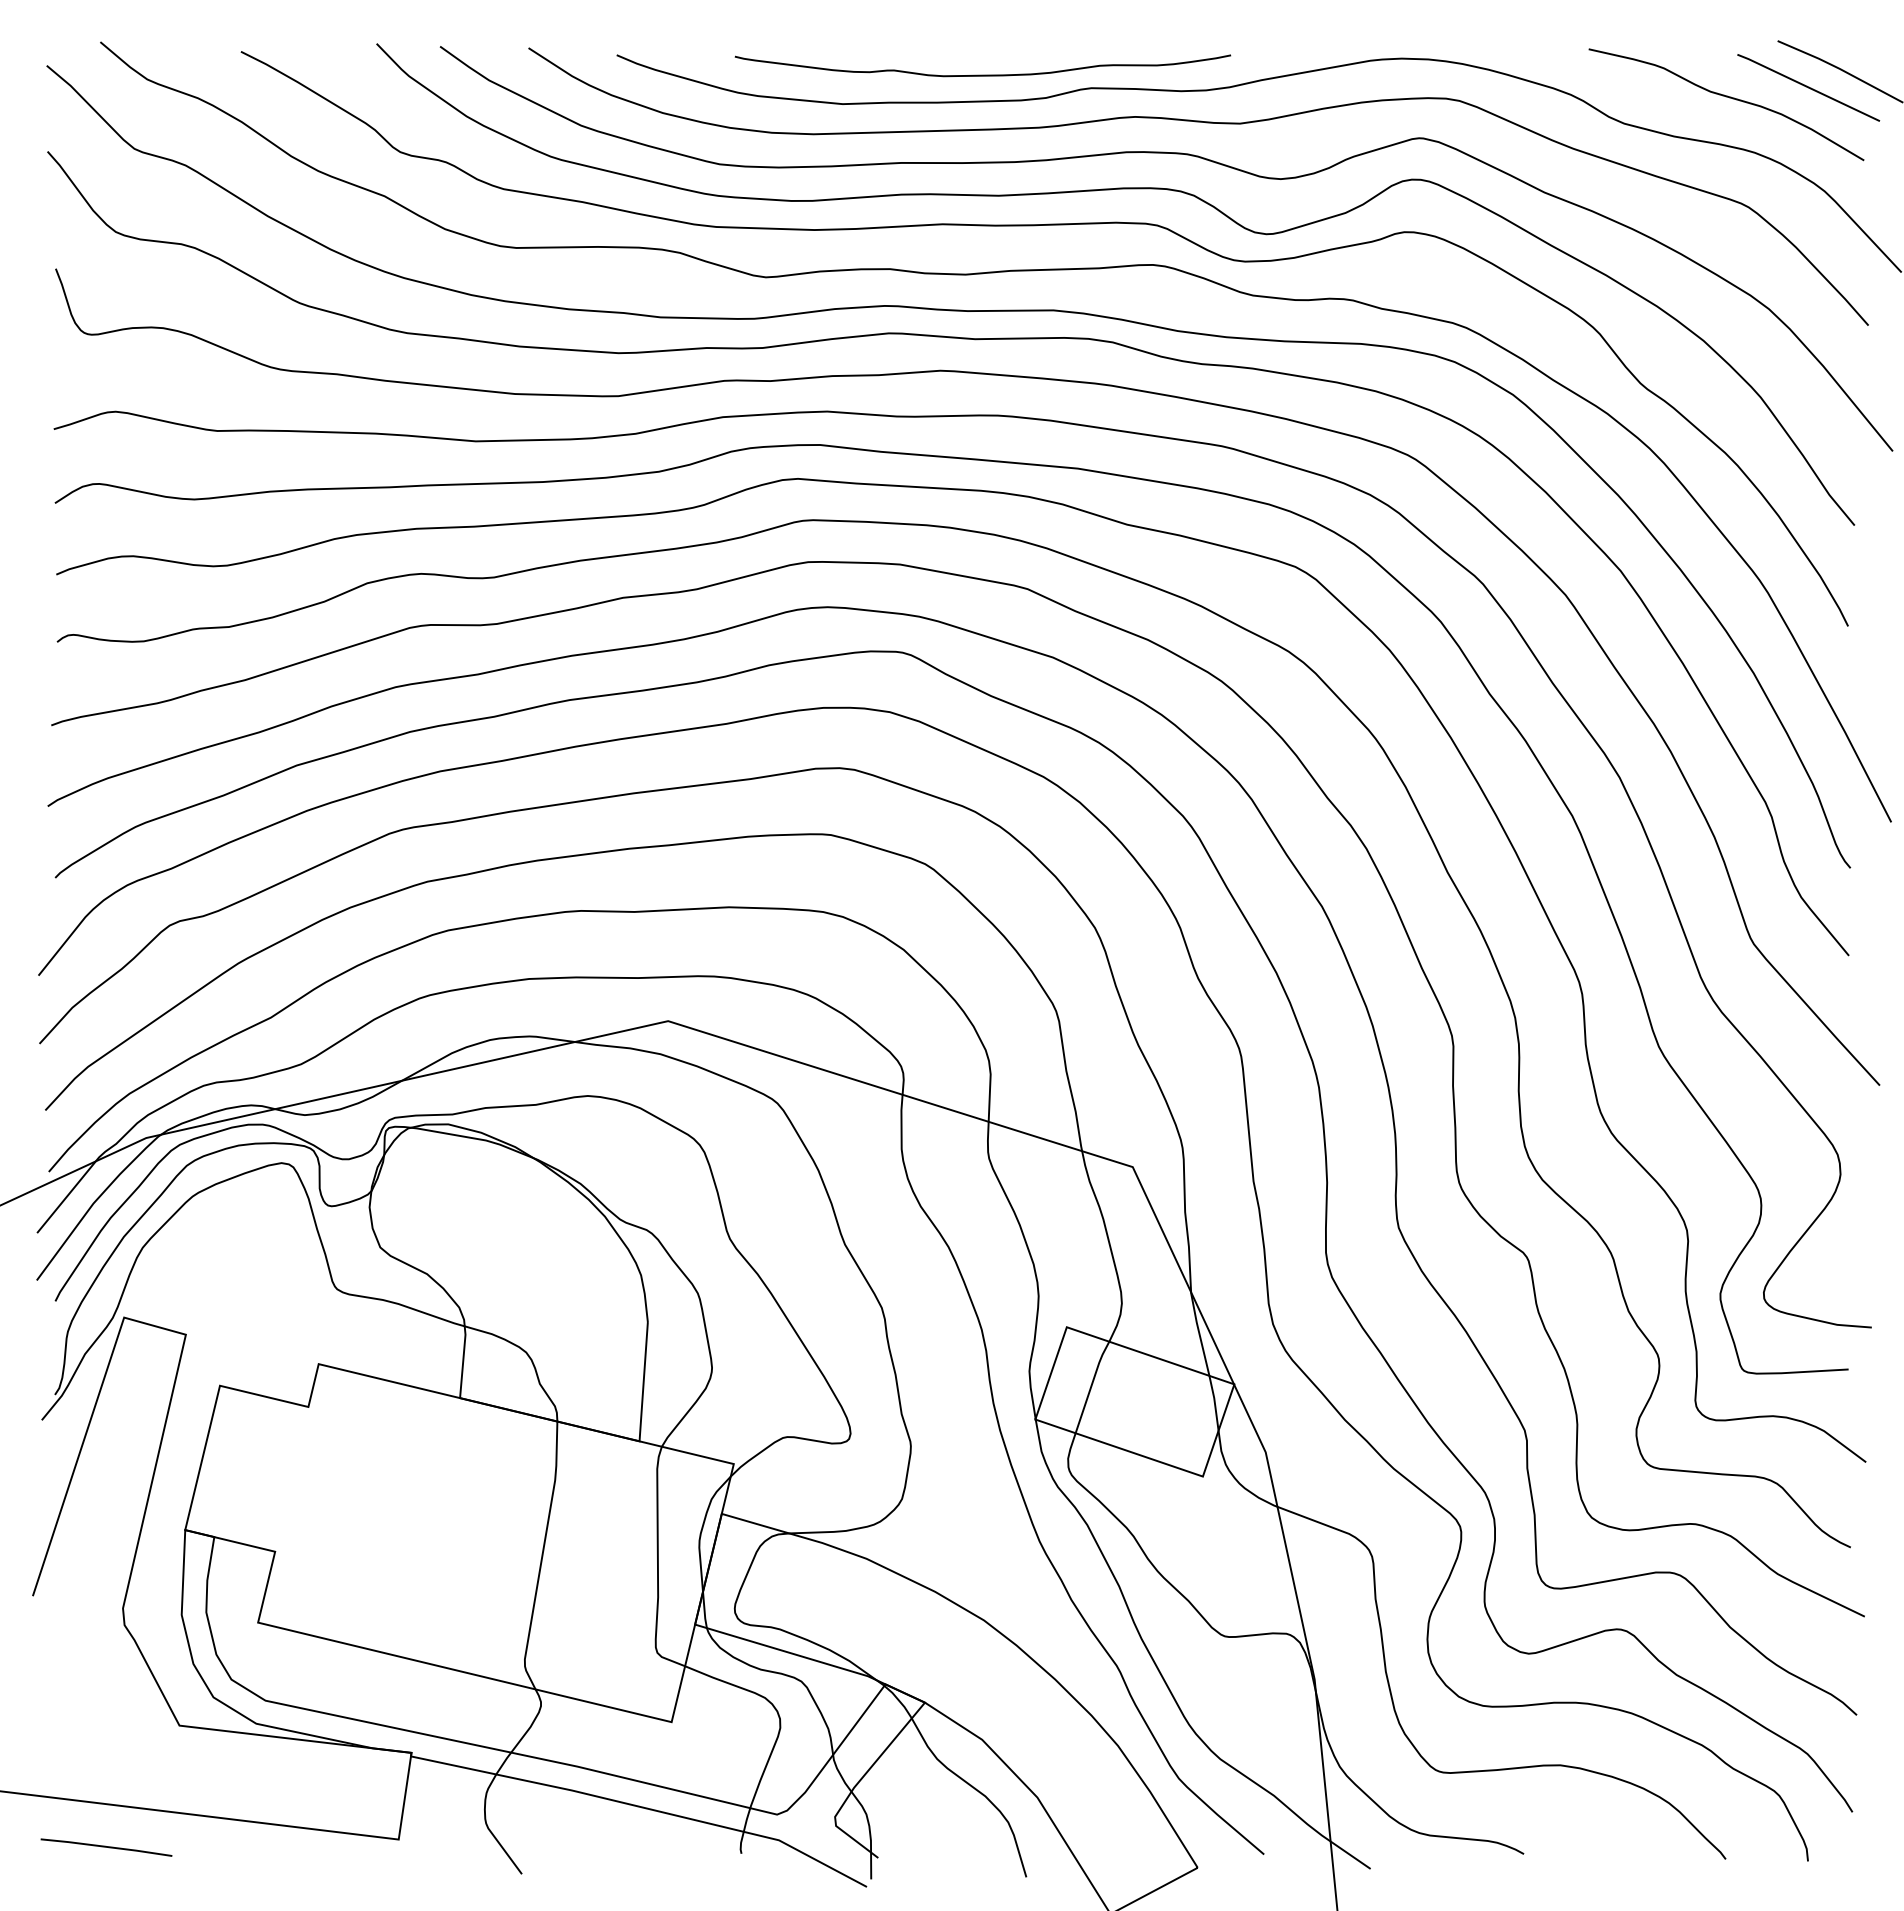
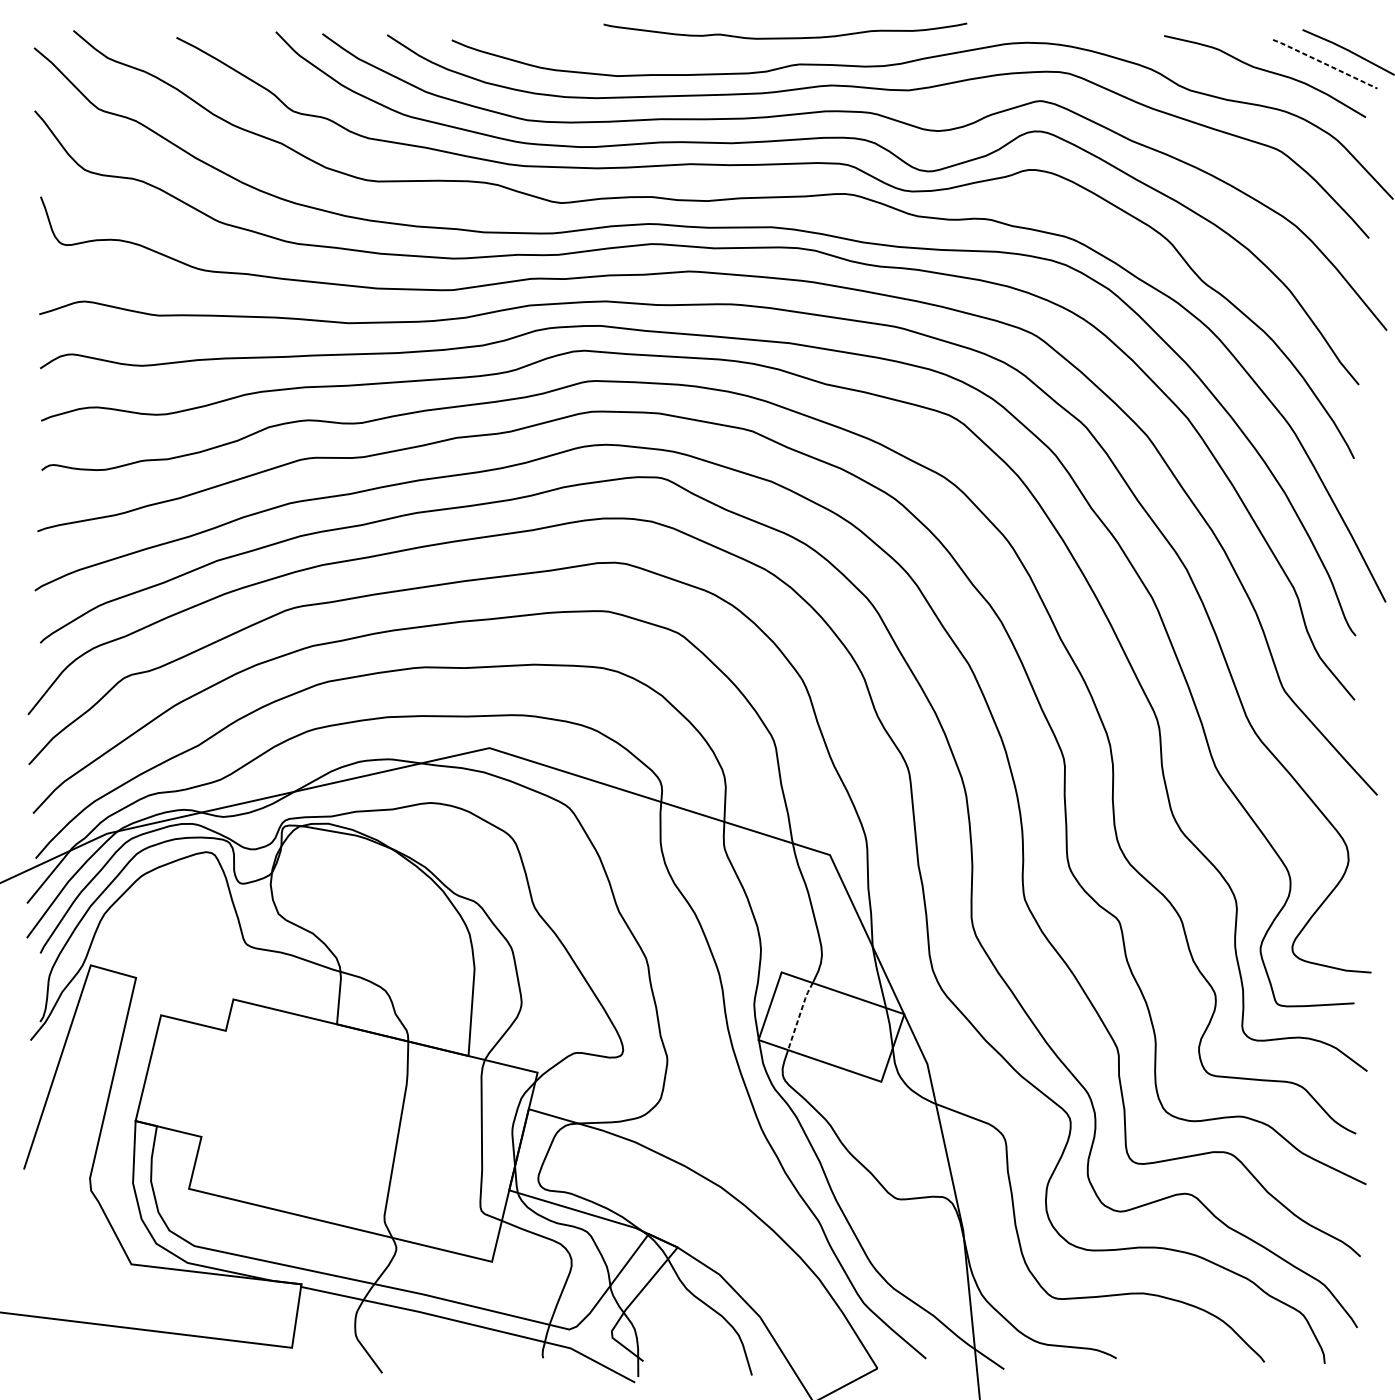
curve: (982, 74) -> (785, 37), moved
line: (1807, 87) -> (1324, 63), solid -> dashed
line: (1091, 1386) -> (799, 1015), solid -> dashed
line: (106, 1847) -> (77, 1353), removed

